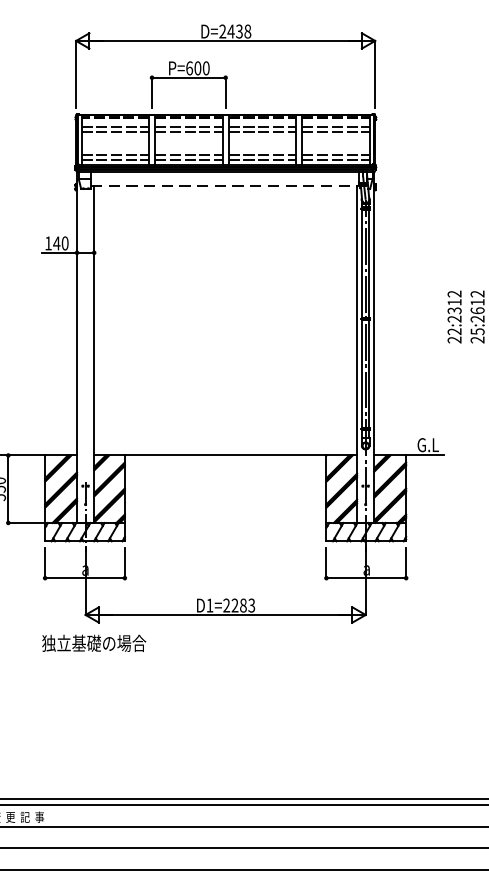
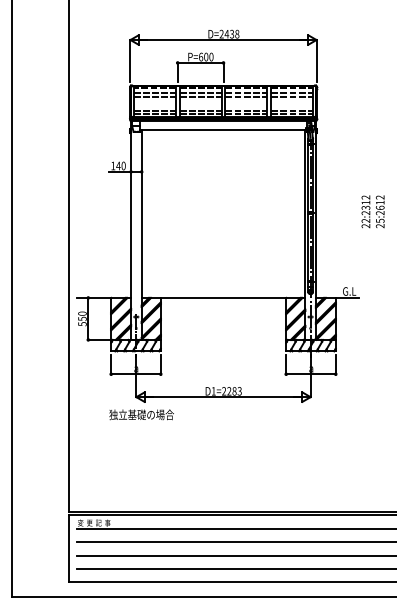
line: (225, 186) -> (223, 130), dashed -> solid

